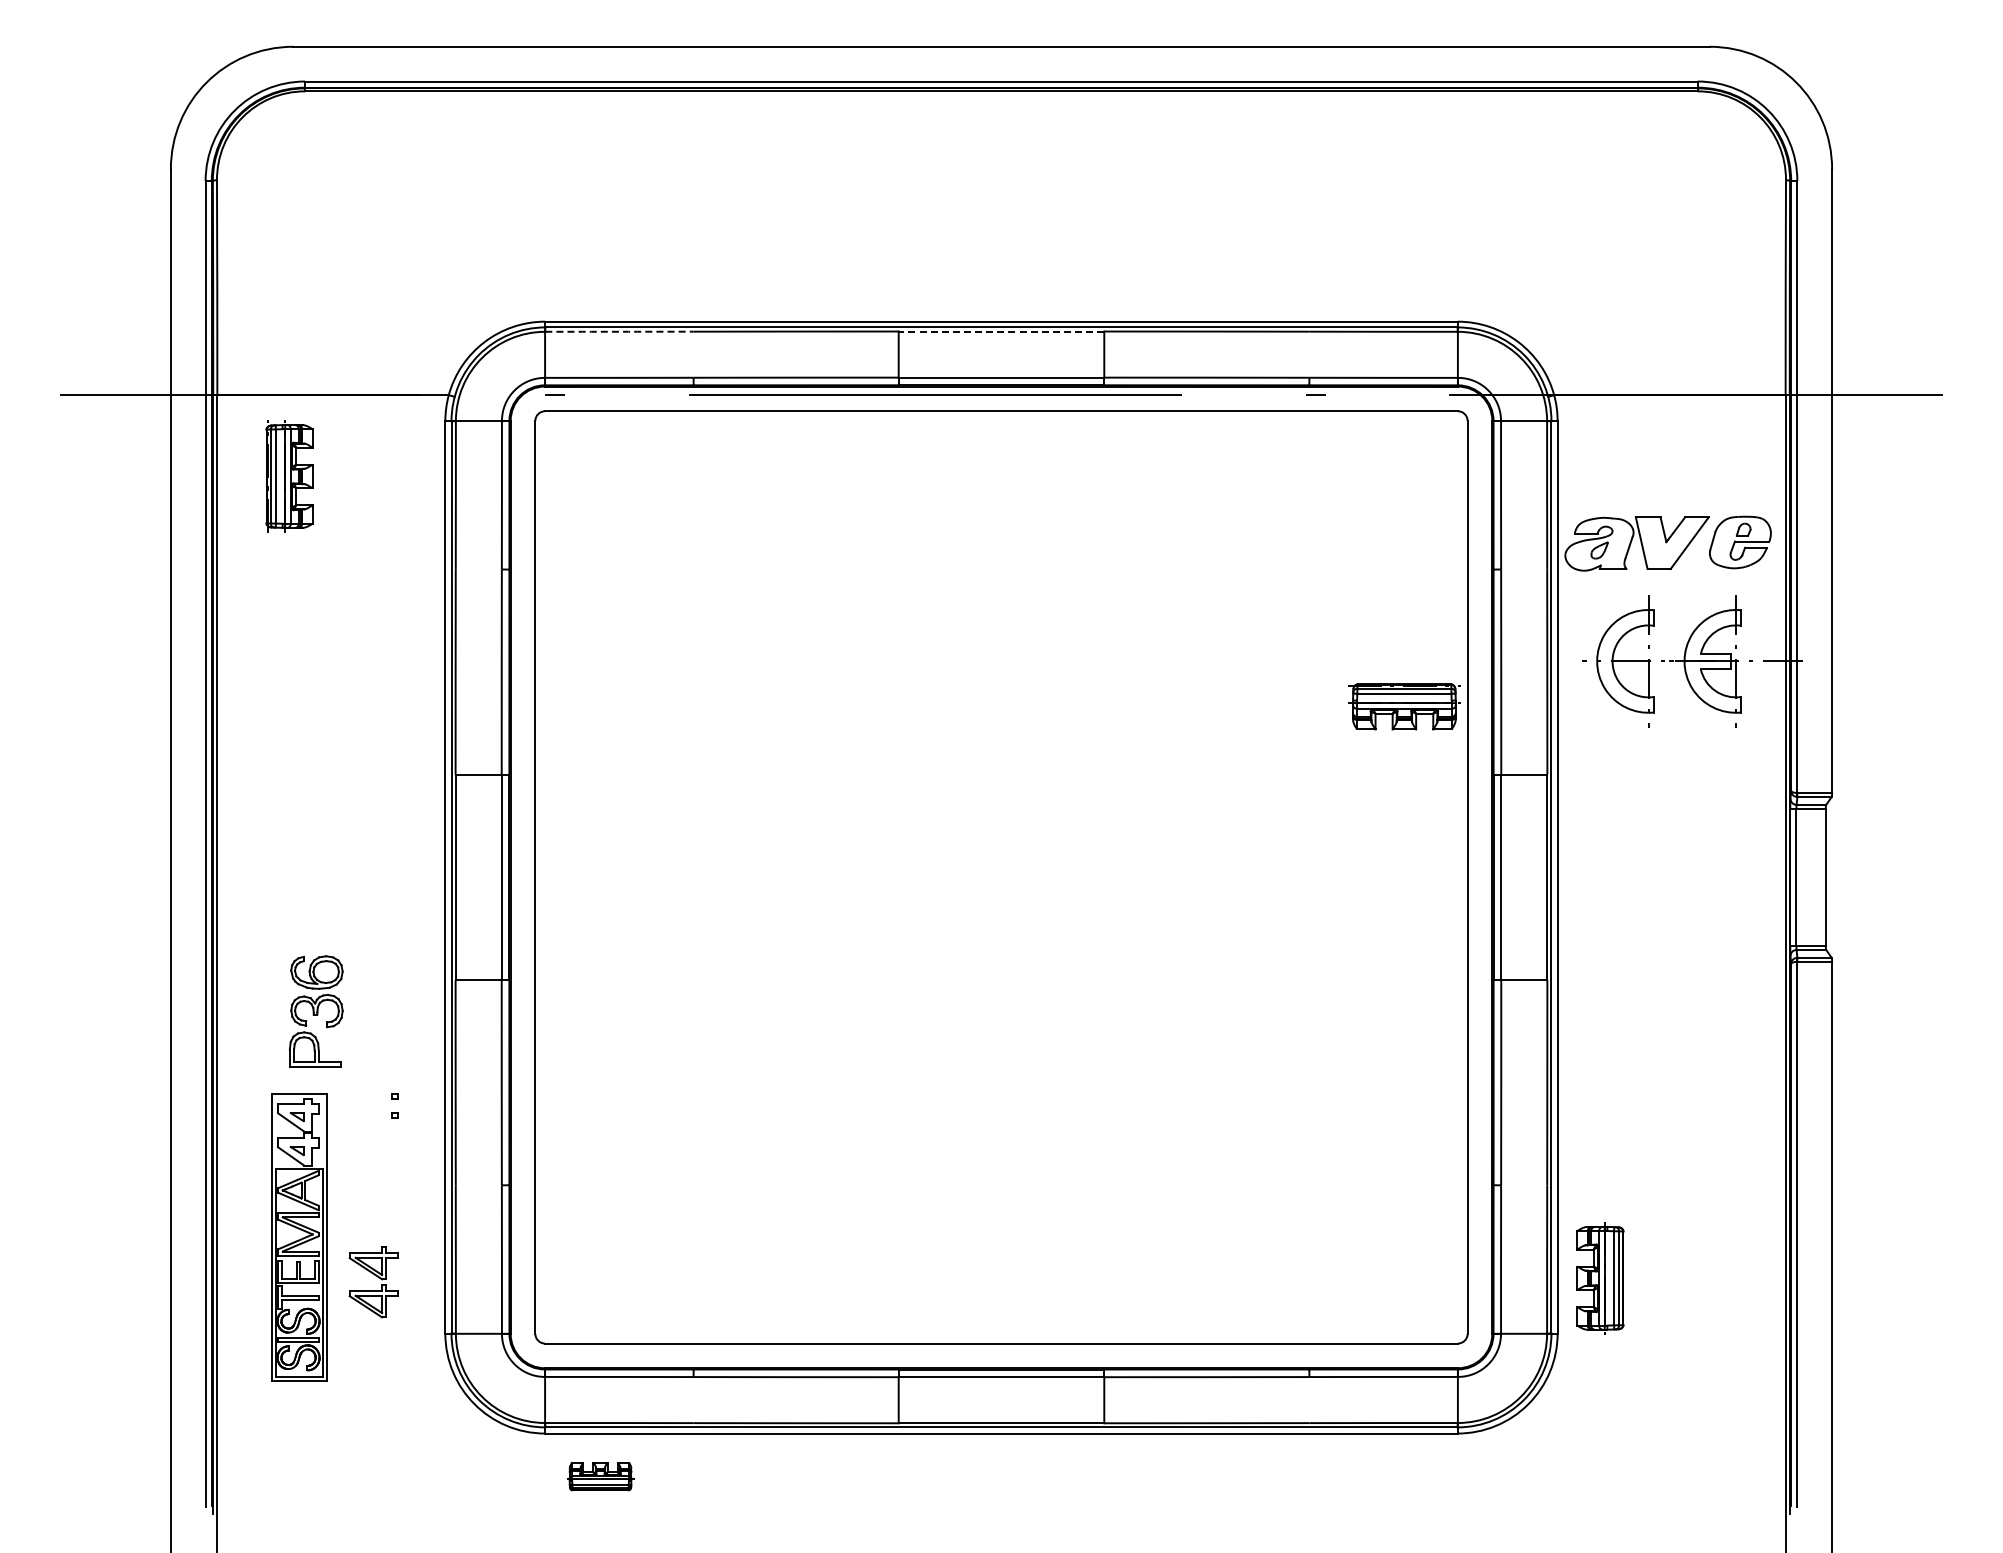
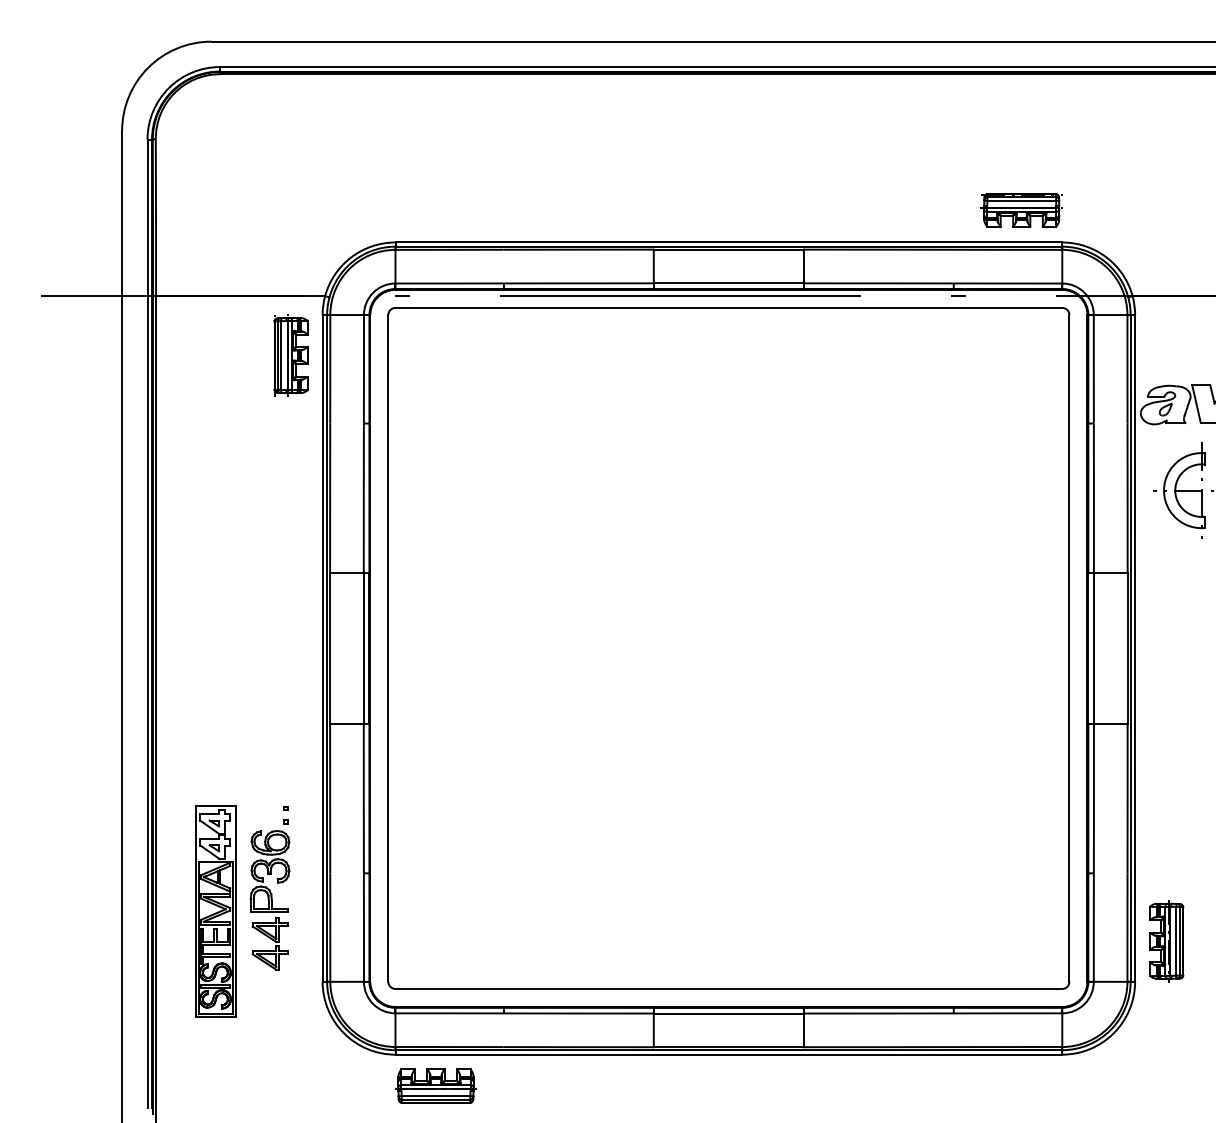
arc: (619, 331) -> (449, 249), dashed -> solid
line: (1001, 331) -> (728, 249), dashed -> solid
part: (289, 476) -> (291, 355), moved
part: (1404, 706) -> (1021, 210), moved
part: (315, 1011) -> (269, 871), moved
part: (600, 1476) -> (435, 1086), size x1.67

